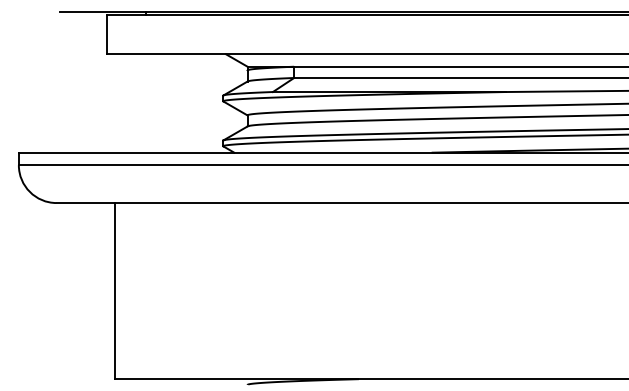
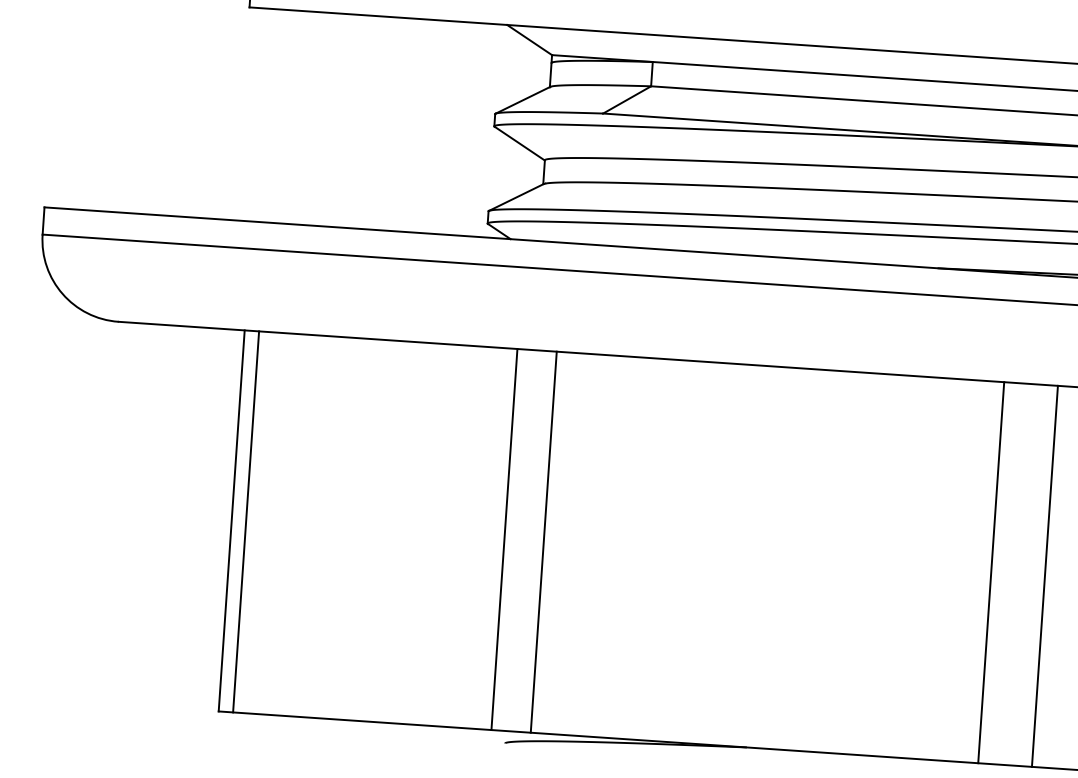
line: (121, 291) -> (246, 522), added
line: (240, 291) -> (503, 540), added
line: (259, 291) -> (544, 543), added
line: (465, 291) -> (990, 573), added
line: (490, 291) -> (1044, 577), added

